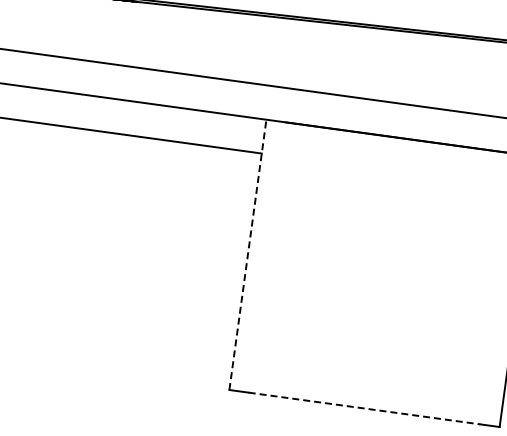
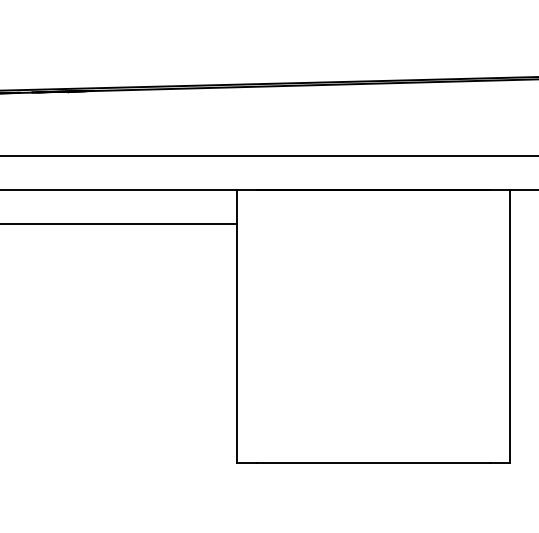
line: (248, 254) -> (237, 326), dashed -> solid
line: (364, 408) -> (373, 463), dashed -> solid

